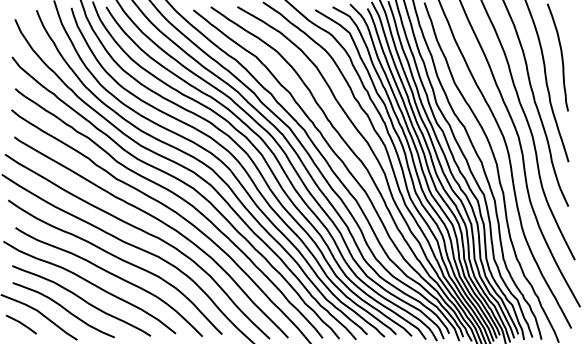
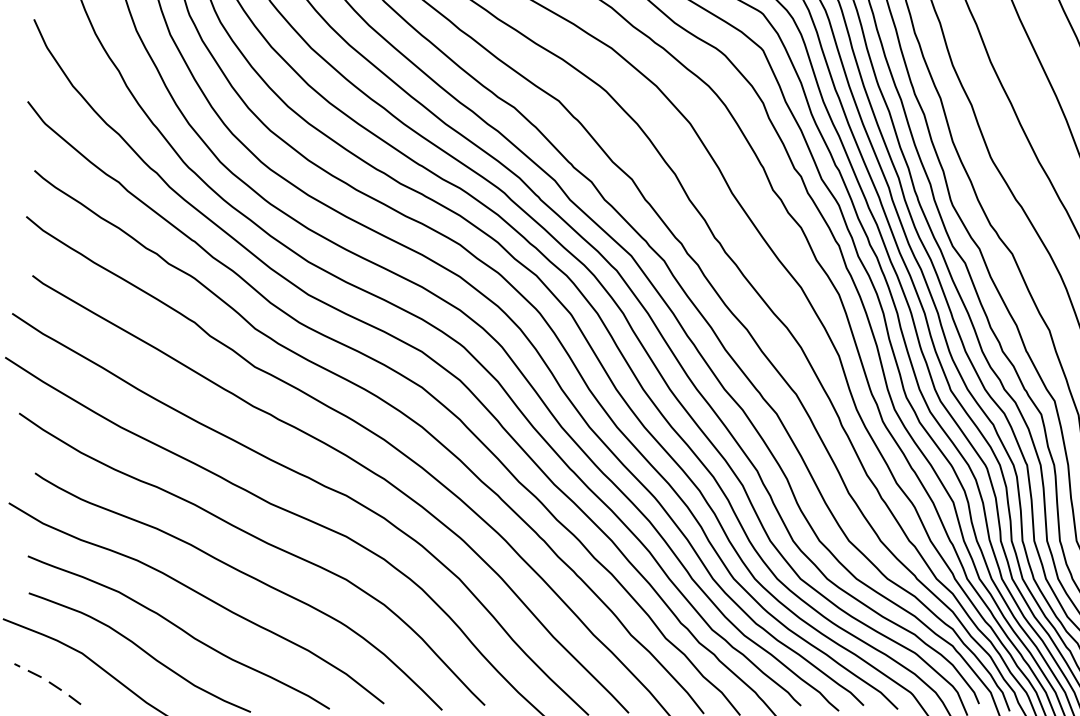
line: (22, 323) -> (50, 681), solid -> dashed

